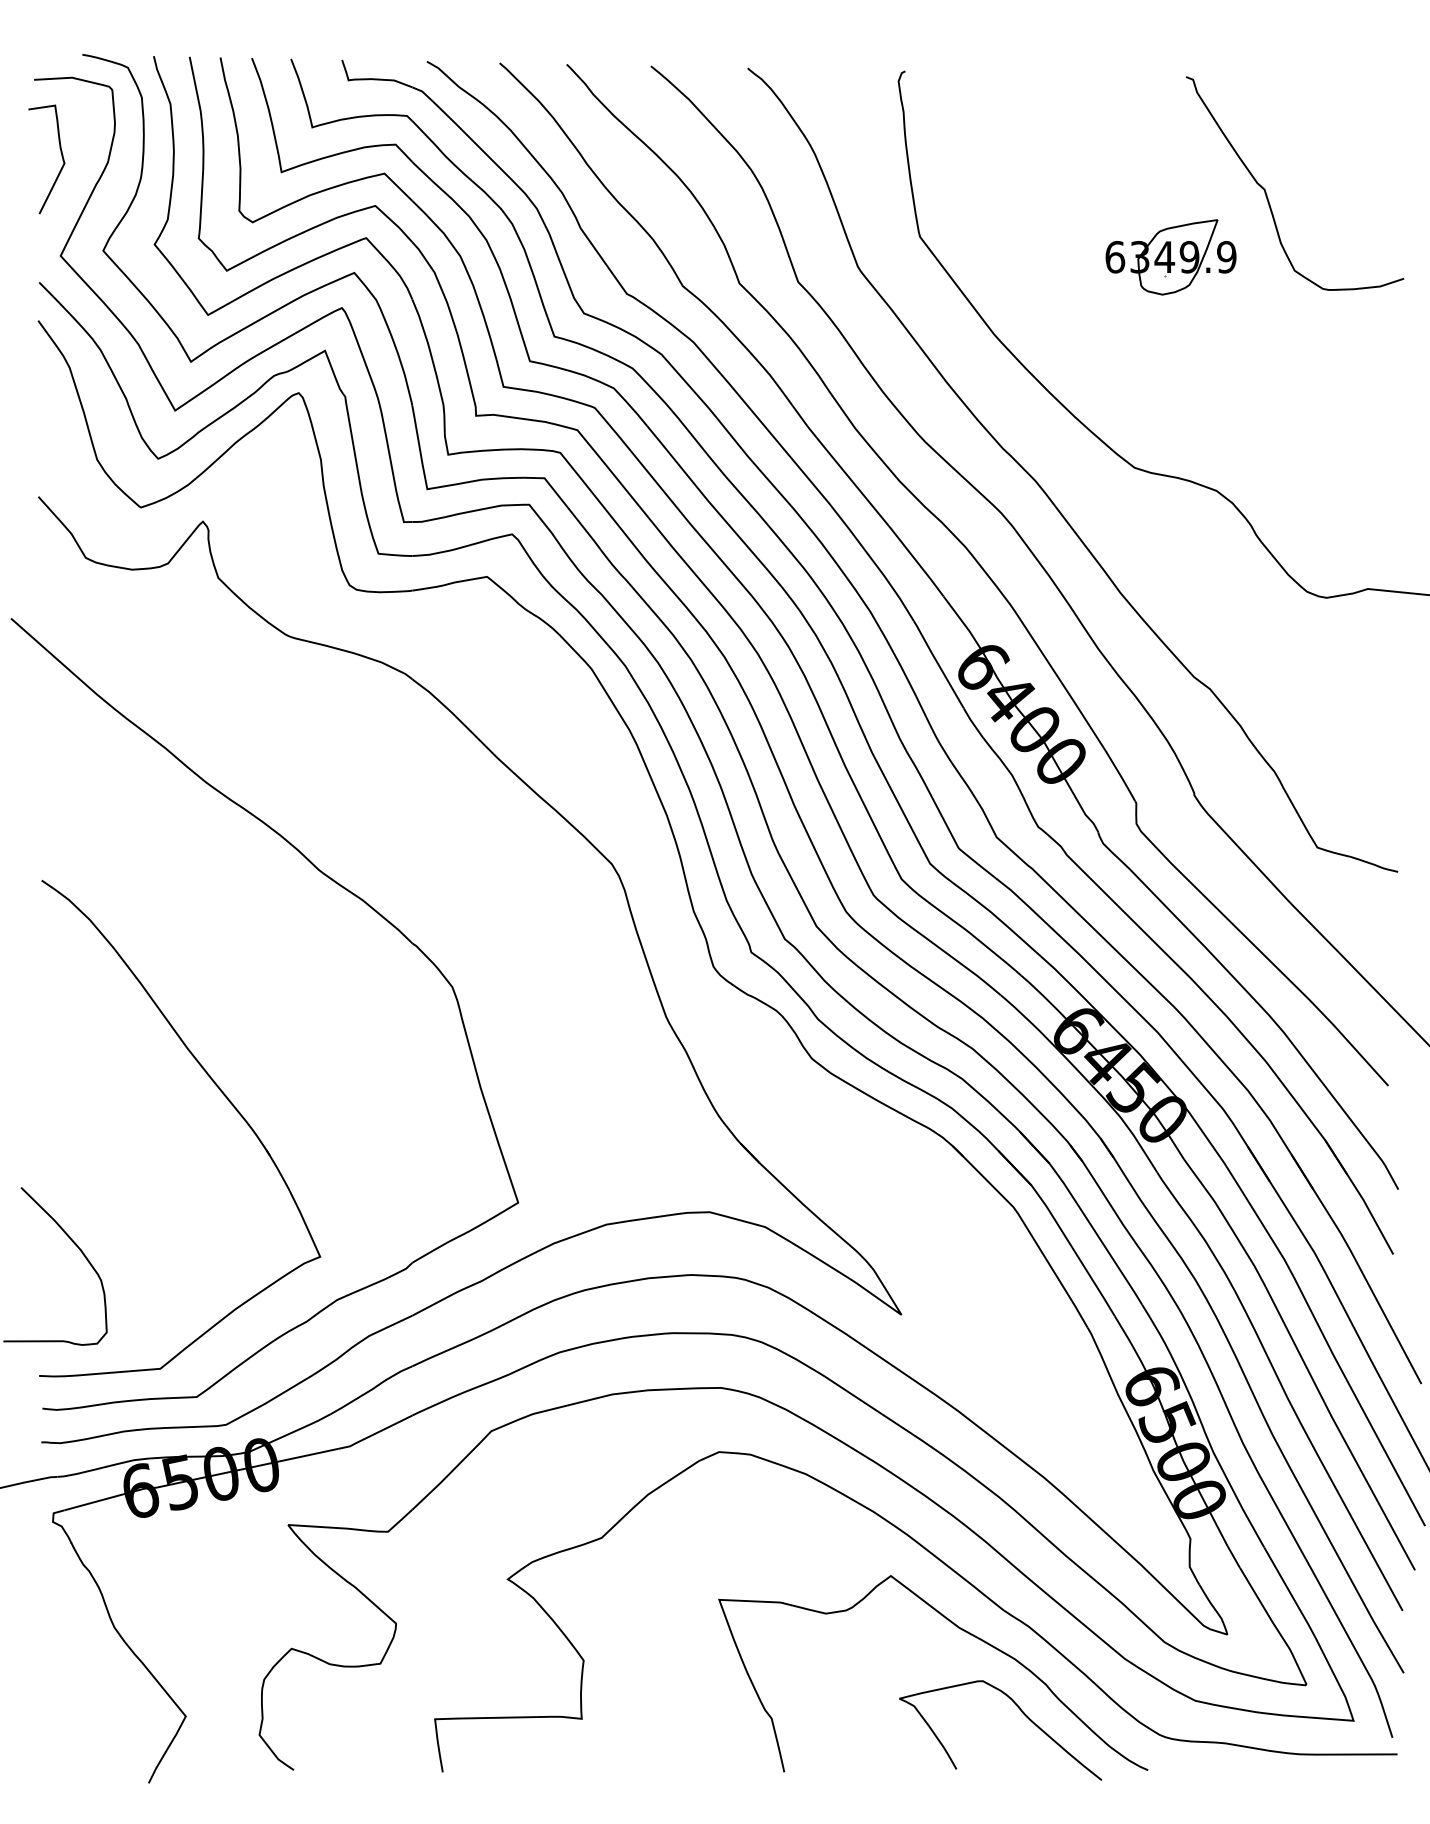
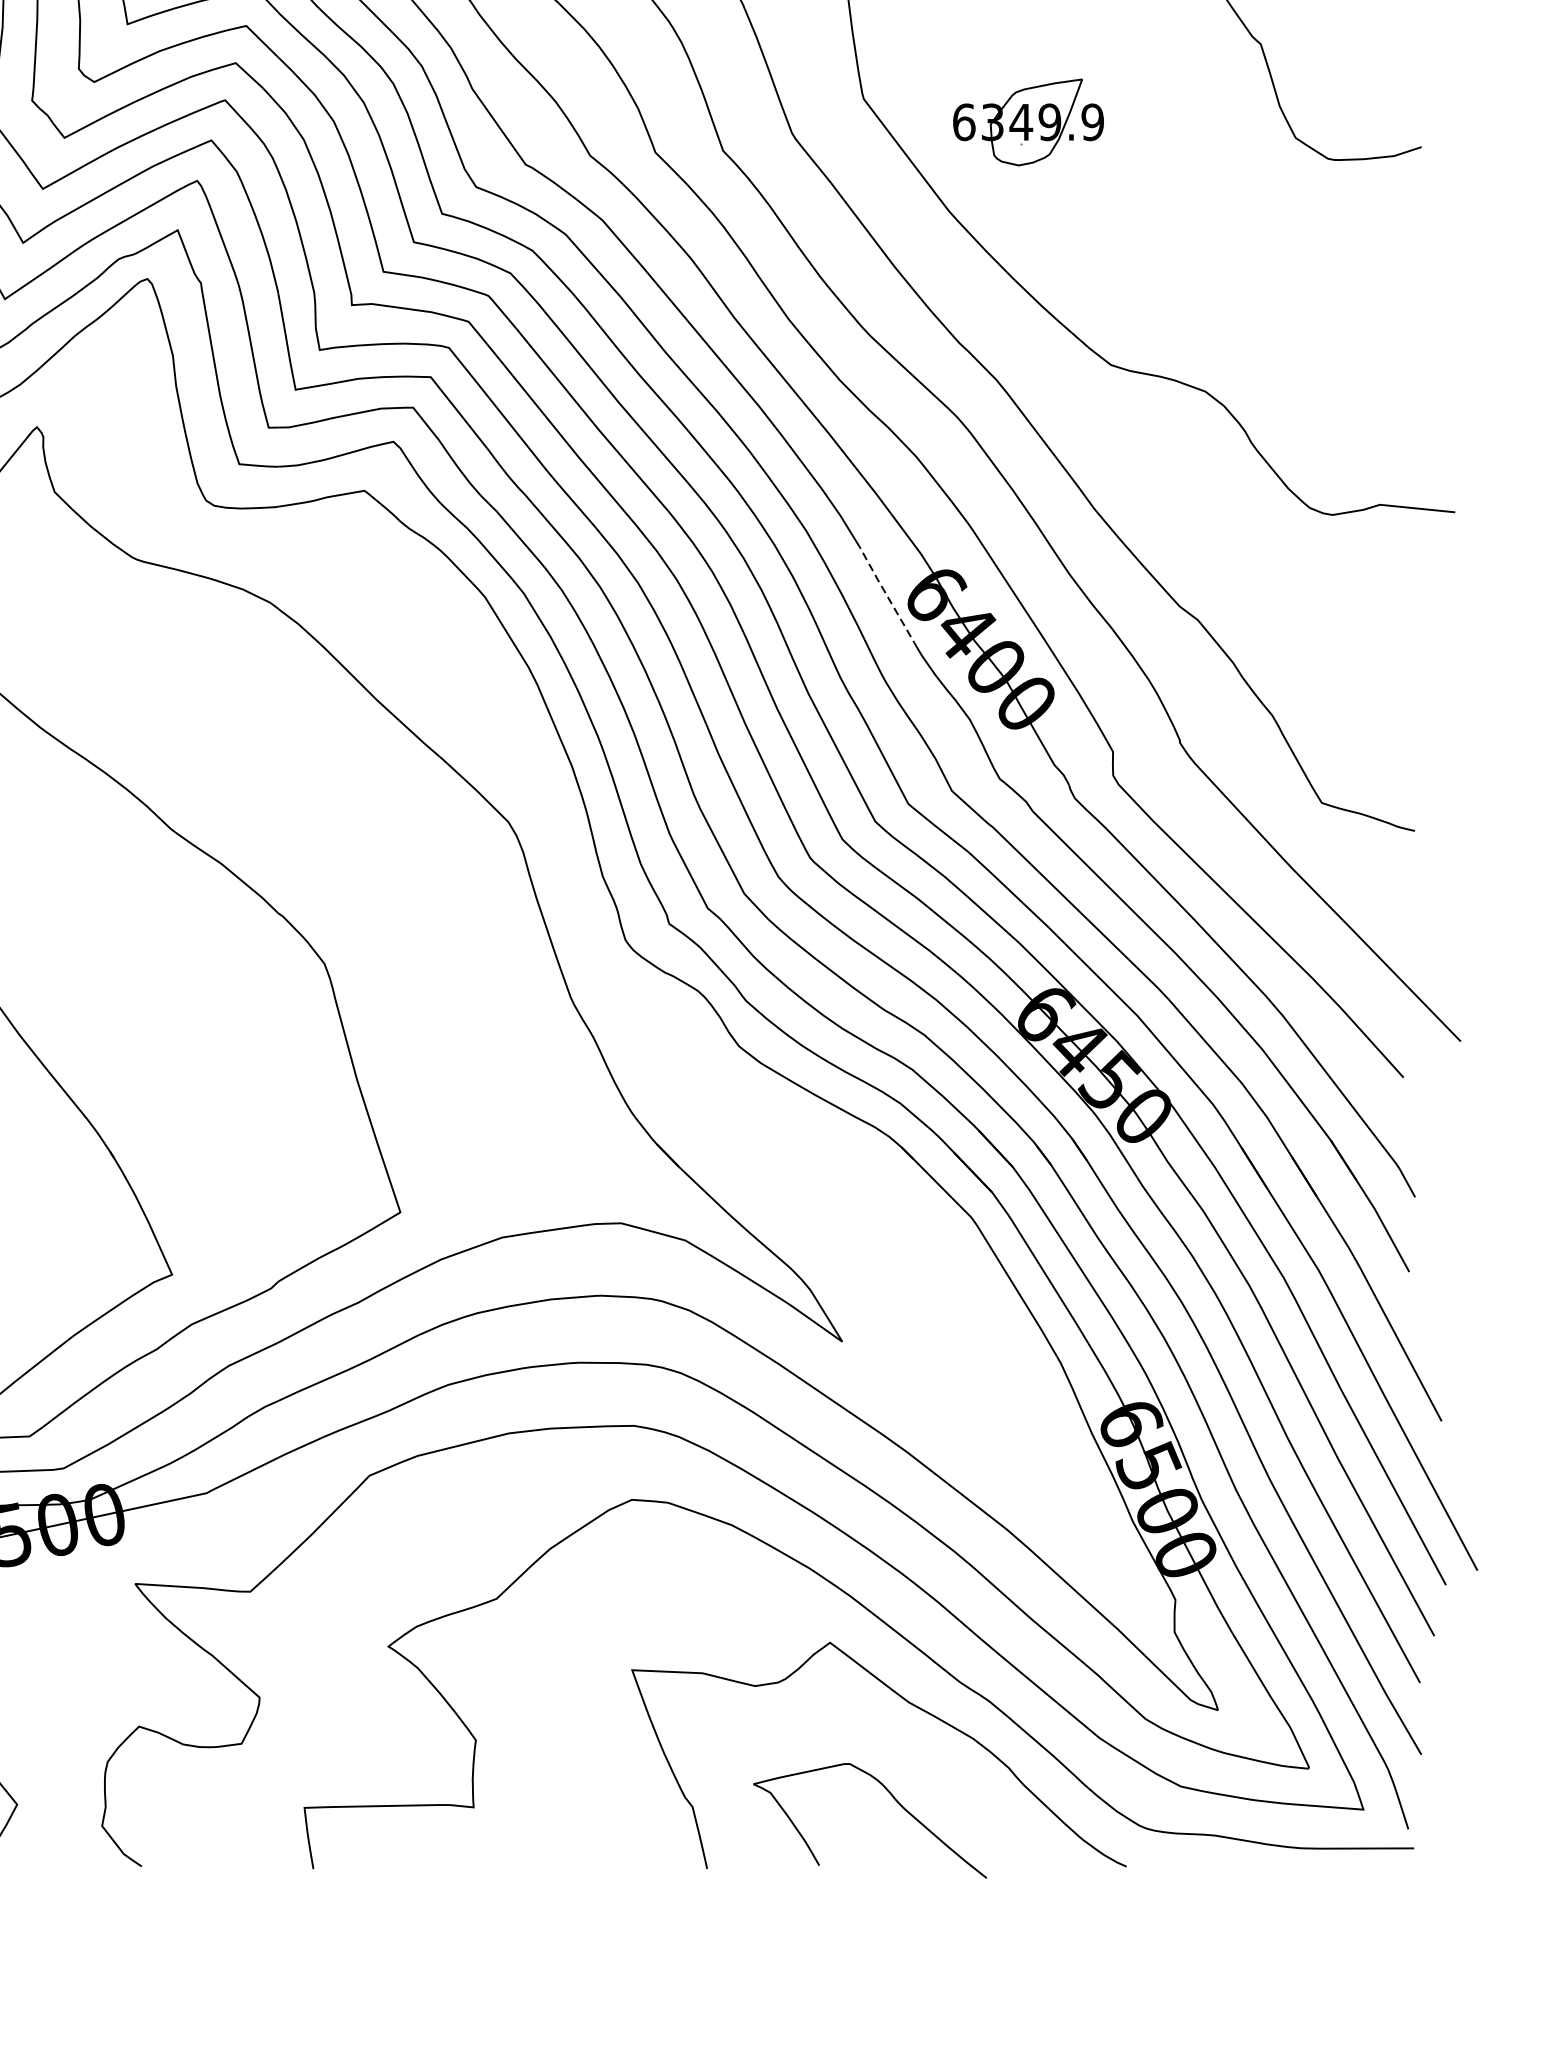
part: (1170, 257) -> (1027, 122), moved
line: (937, 663) -> (883, 590), solid -> dashed
curve: (1021, 1712) -> (894, 1800), moved

